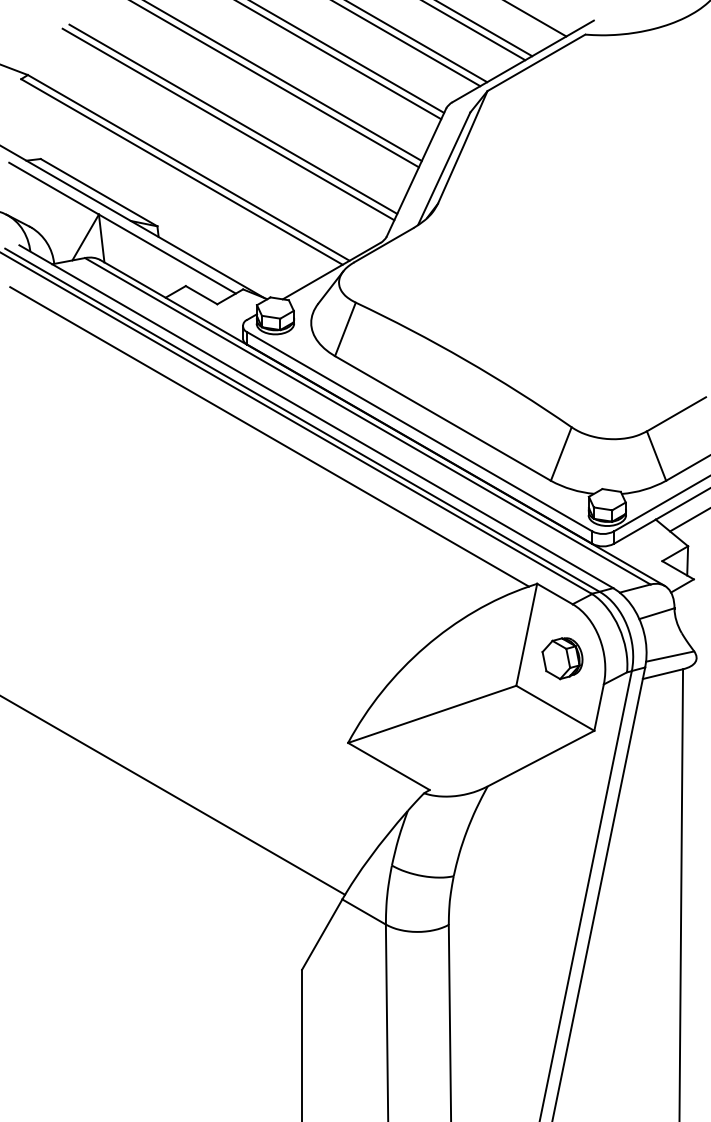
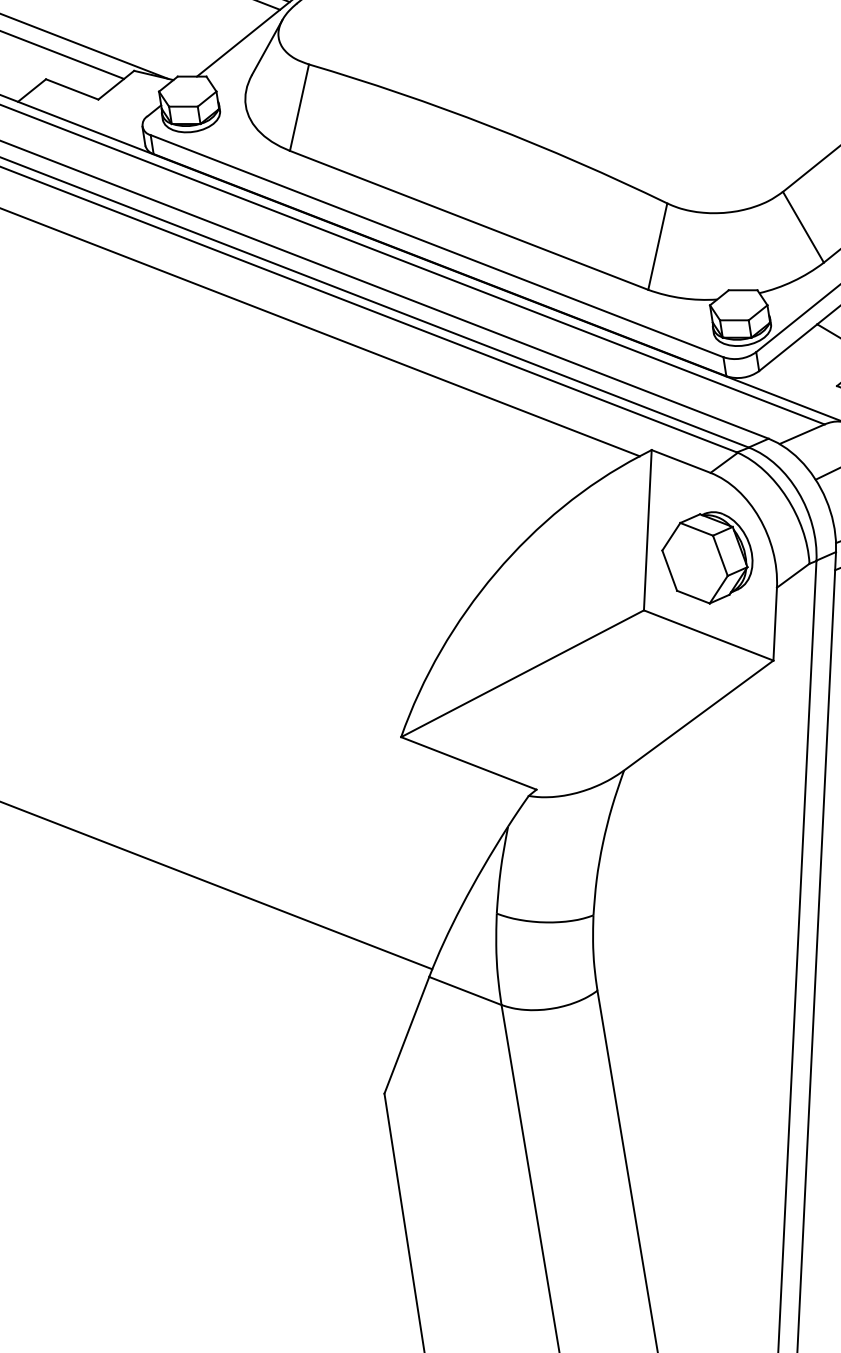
part: (562, 658) -> (707, 557), size x1.43

